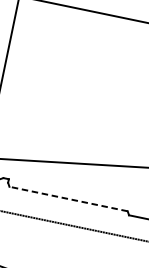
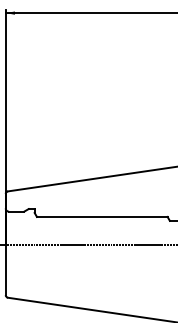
line: (67, 198) -> (101, 216), dashed -> solid

